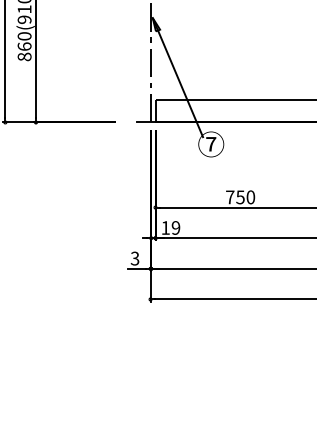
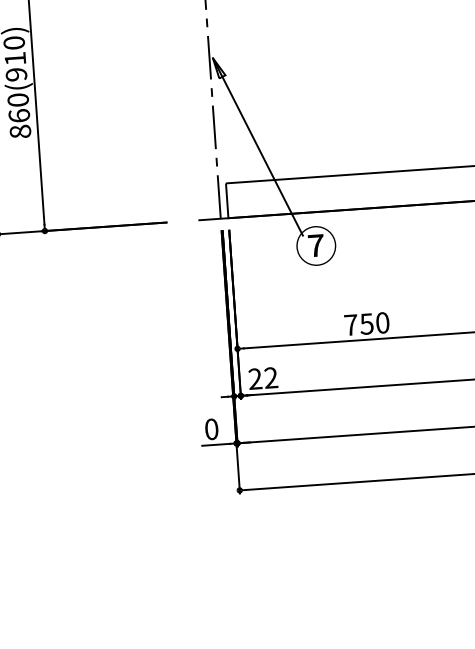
text: (170, 227) -> (262, 377), 19 -> 22
text: (134, 258) -> (210, 429), 3 -> 0

